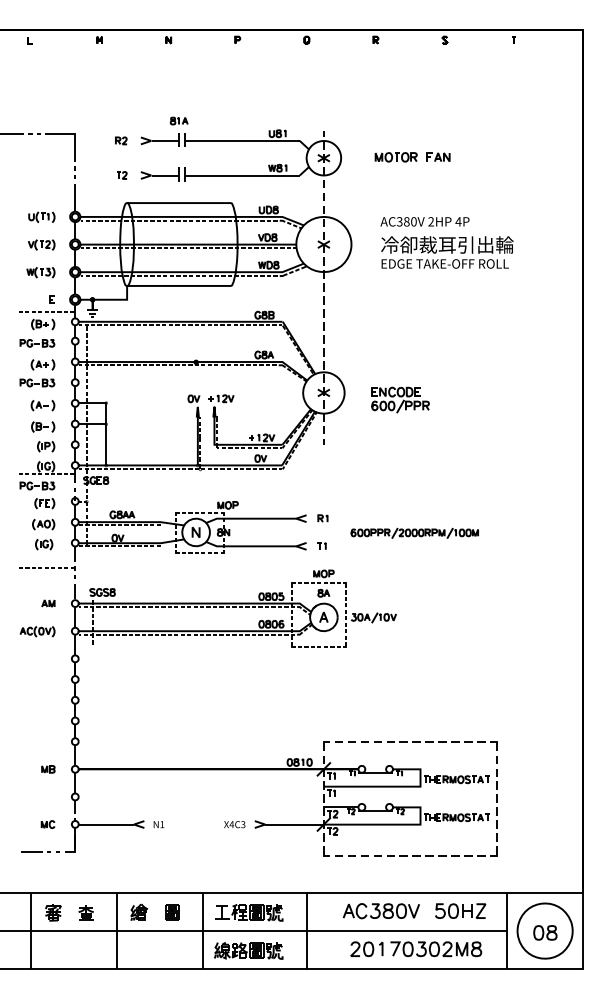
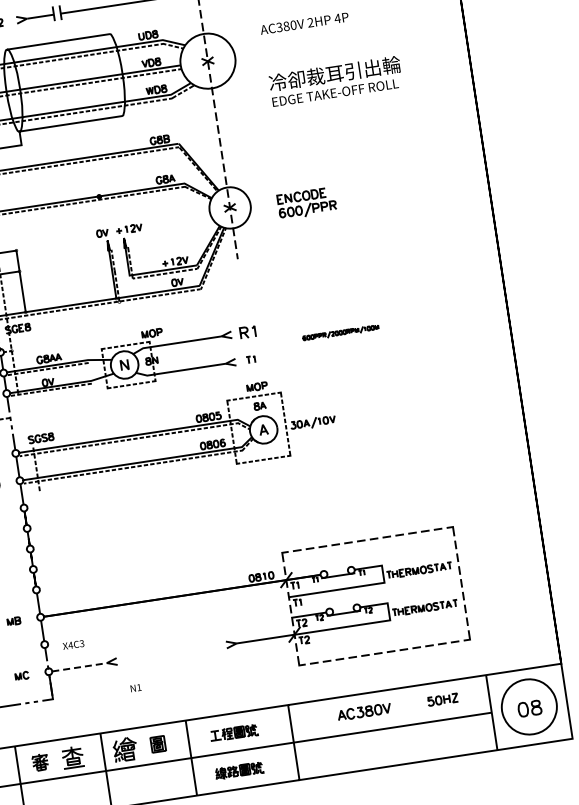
text: (447, 252) -> (335, 81), moved
part: (322, 518) -> (247, 332), size x1.6
part: (414, 532) -> (340, 332), size x0.6
line: (106, 824) -> (79, 667), solid -> dashed
text: (158, 824) -> (135, 688), moved
text: (234, 824) -> (73, 644), moved
part: (460, 910) -> (442, 699), size x0.6
part: (139, 911) -> (125, 748), size x1.4
part: (380, 911) -> (363, 712), size x0.7
part: (85, 912) -> (72, 757), size x1.4
part: (249, 912) -> (234, 732), size x0.7
part: (416, 948) -> (404, 743), removed
part: (248, 950) -> (238, 770), size x0.7

